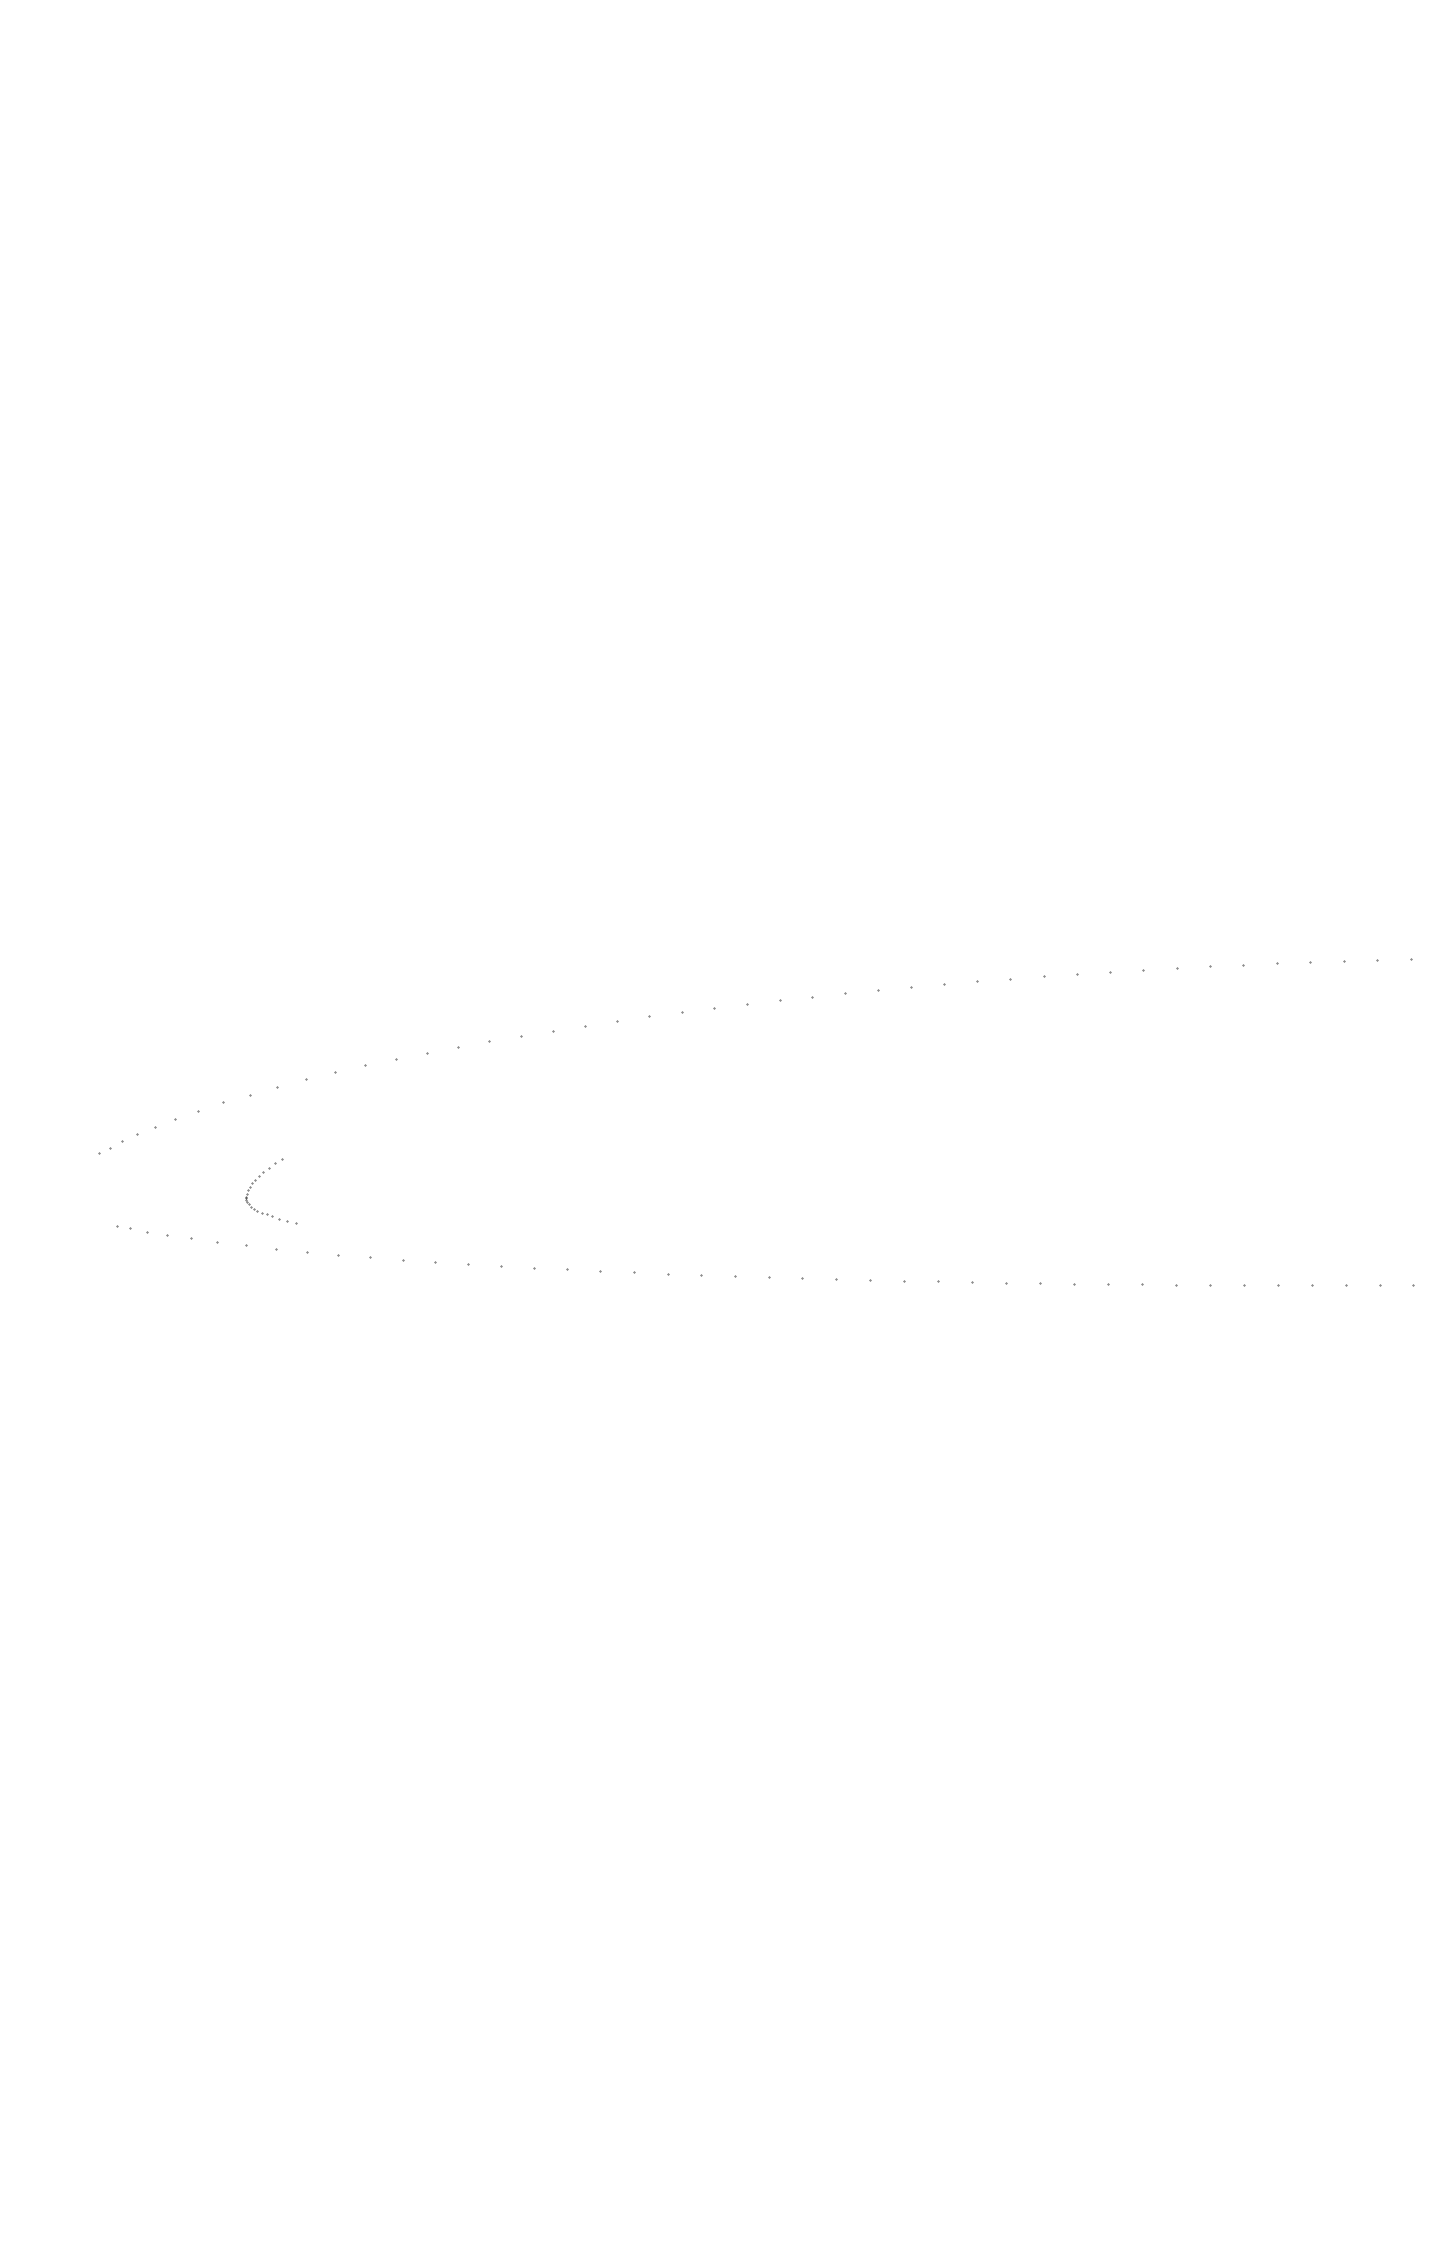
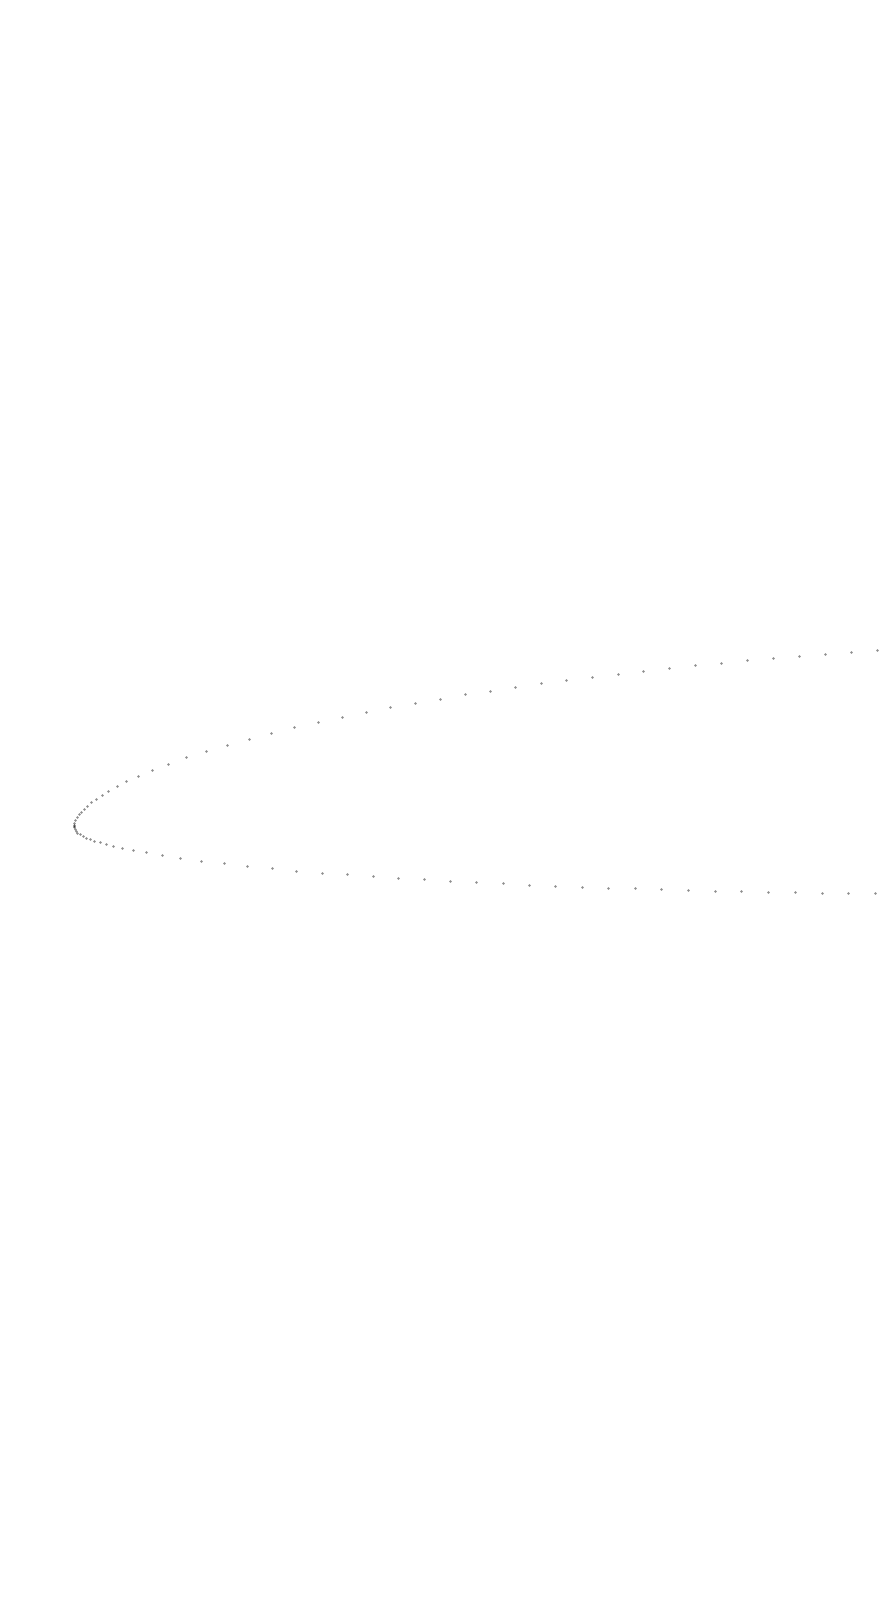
part: (259, 1177) -> (84, 809), moved

